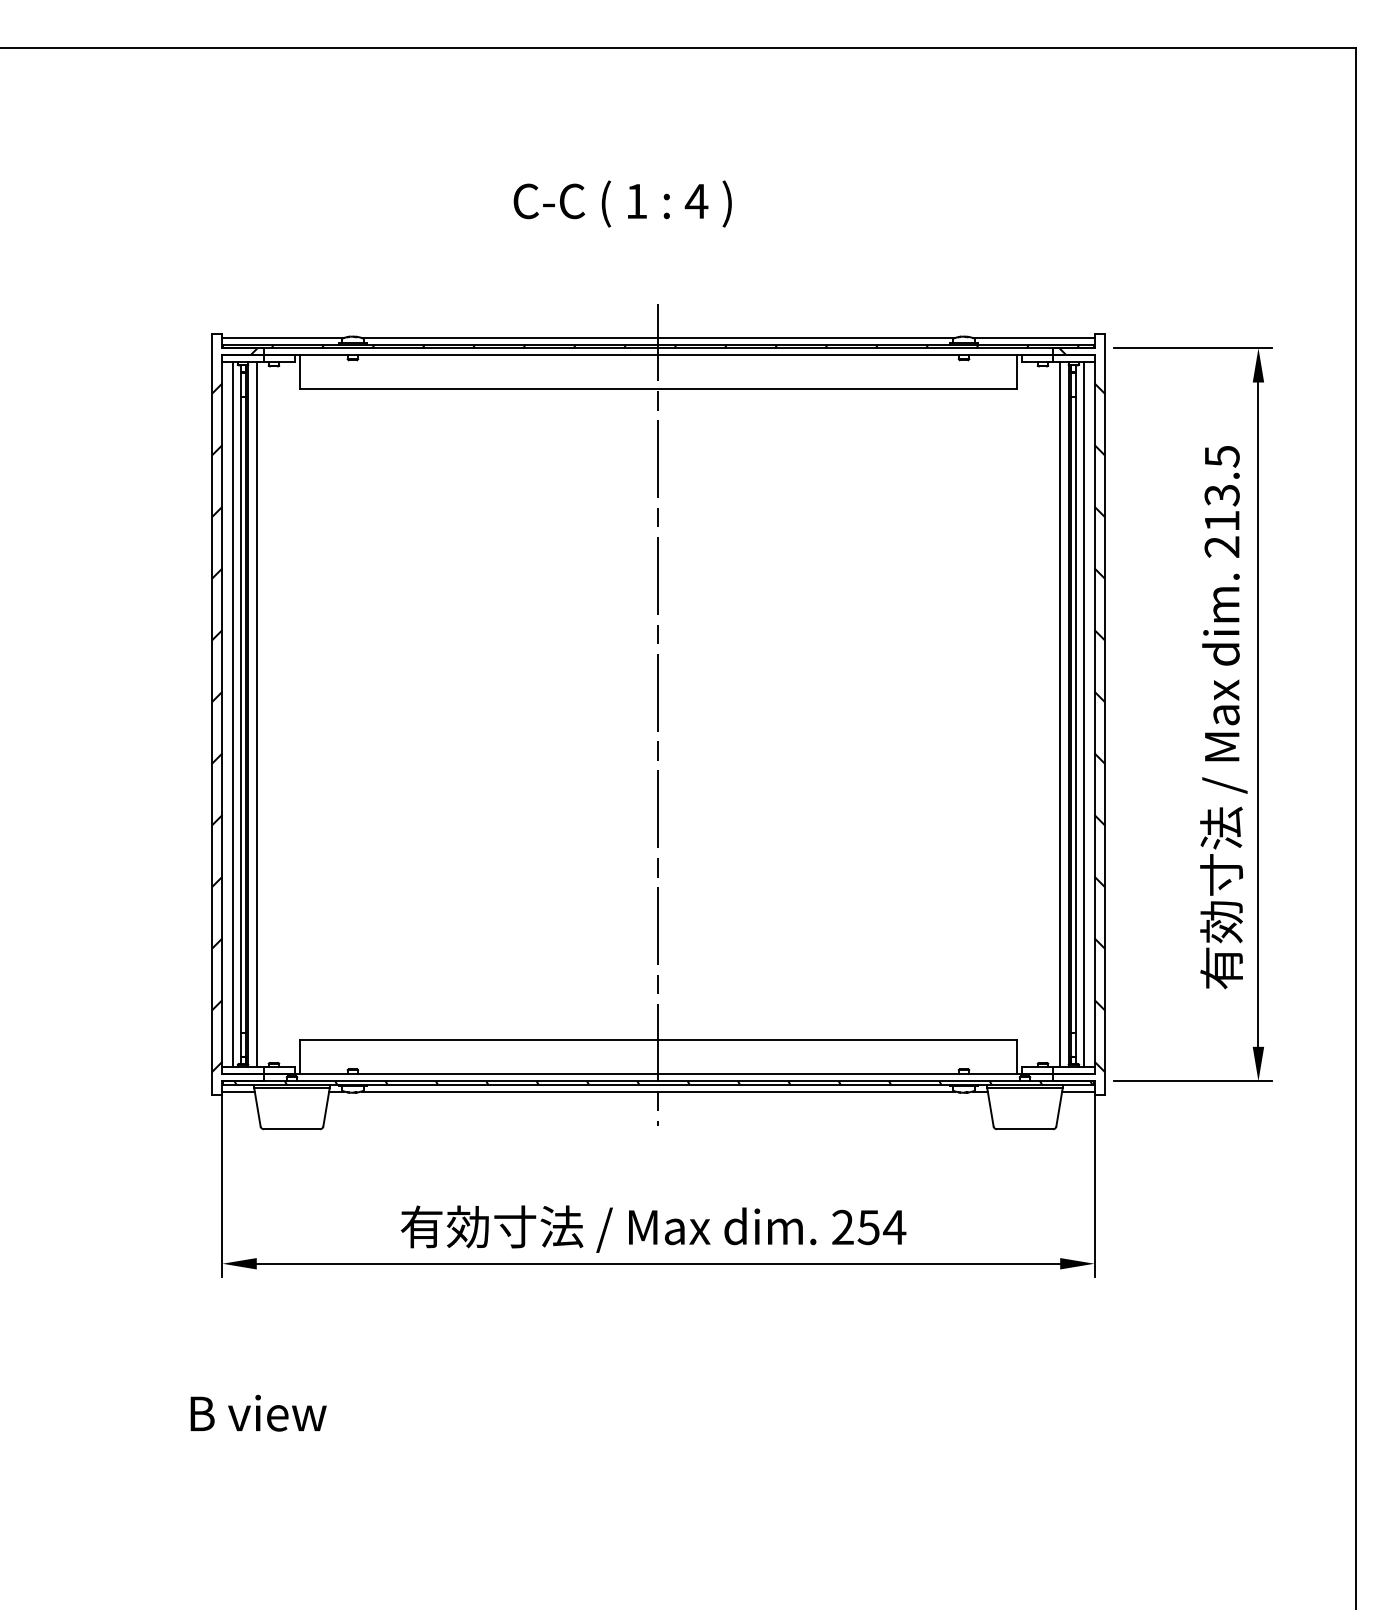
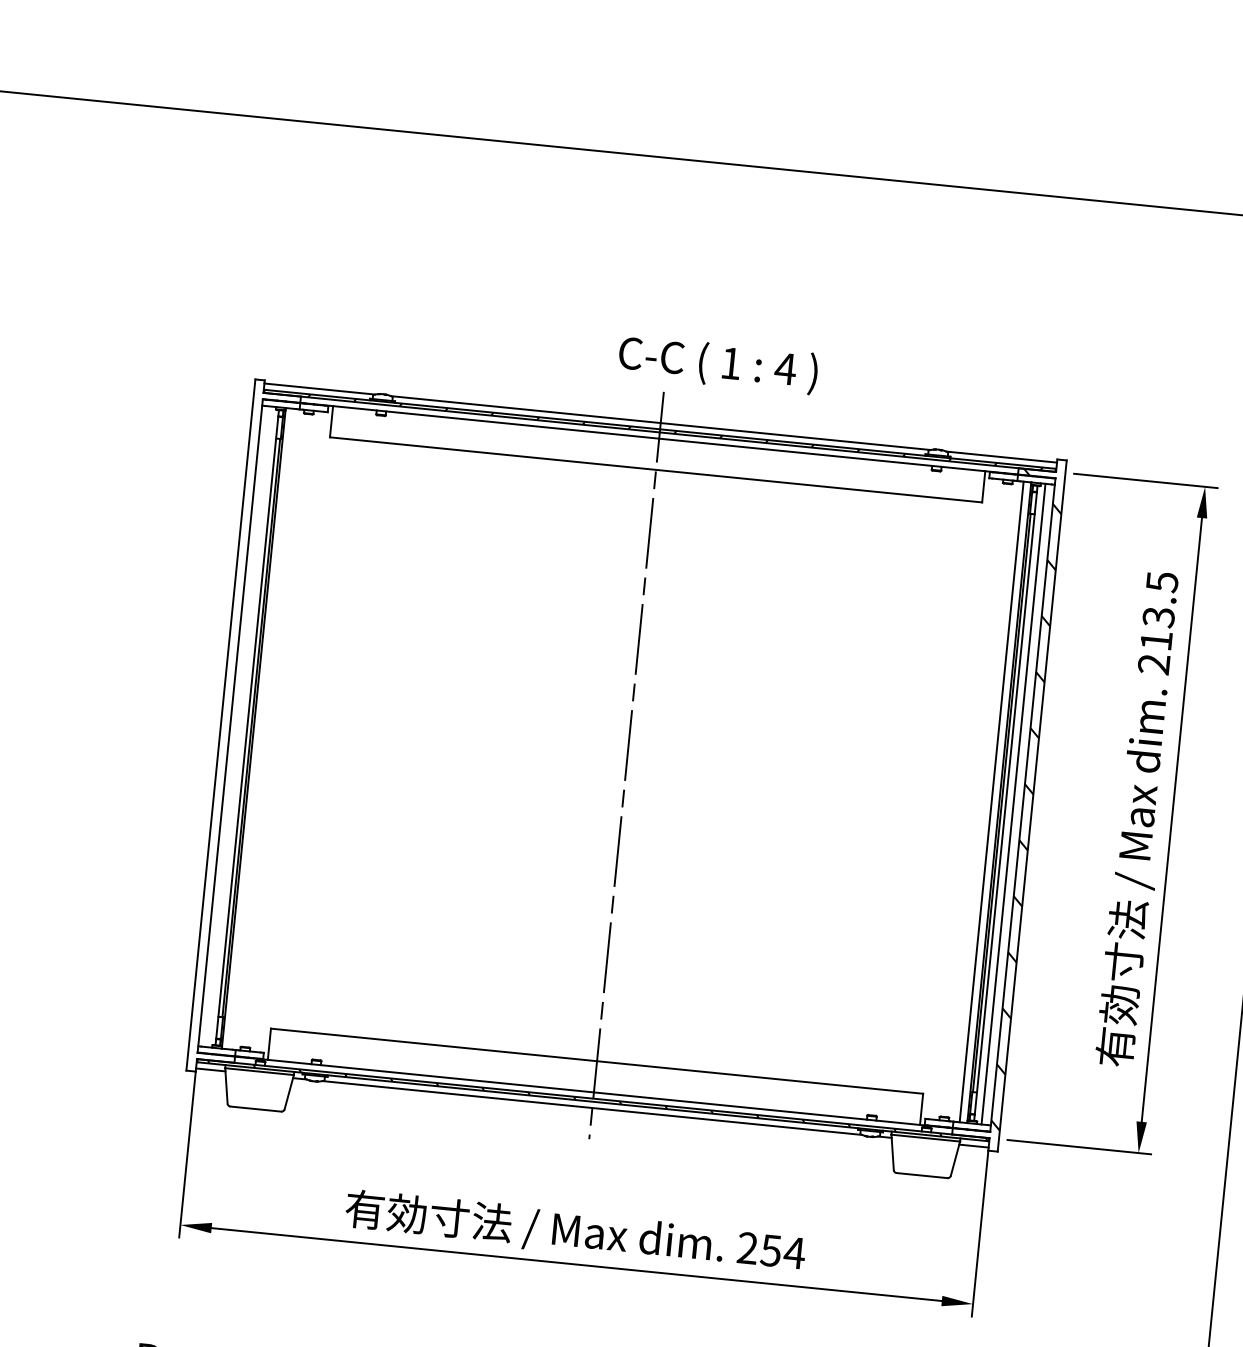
text: (622, 203) -> (718, 364), moved
hatch: (234, 709) -> (241, 722), removed
line: (232, 714) -> (239, 726), removed
line: (256, 714) -> (261, 728), removed

